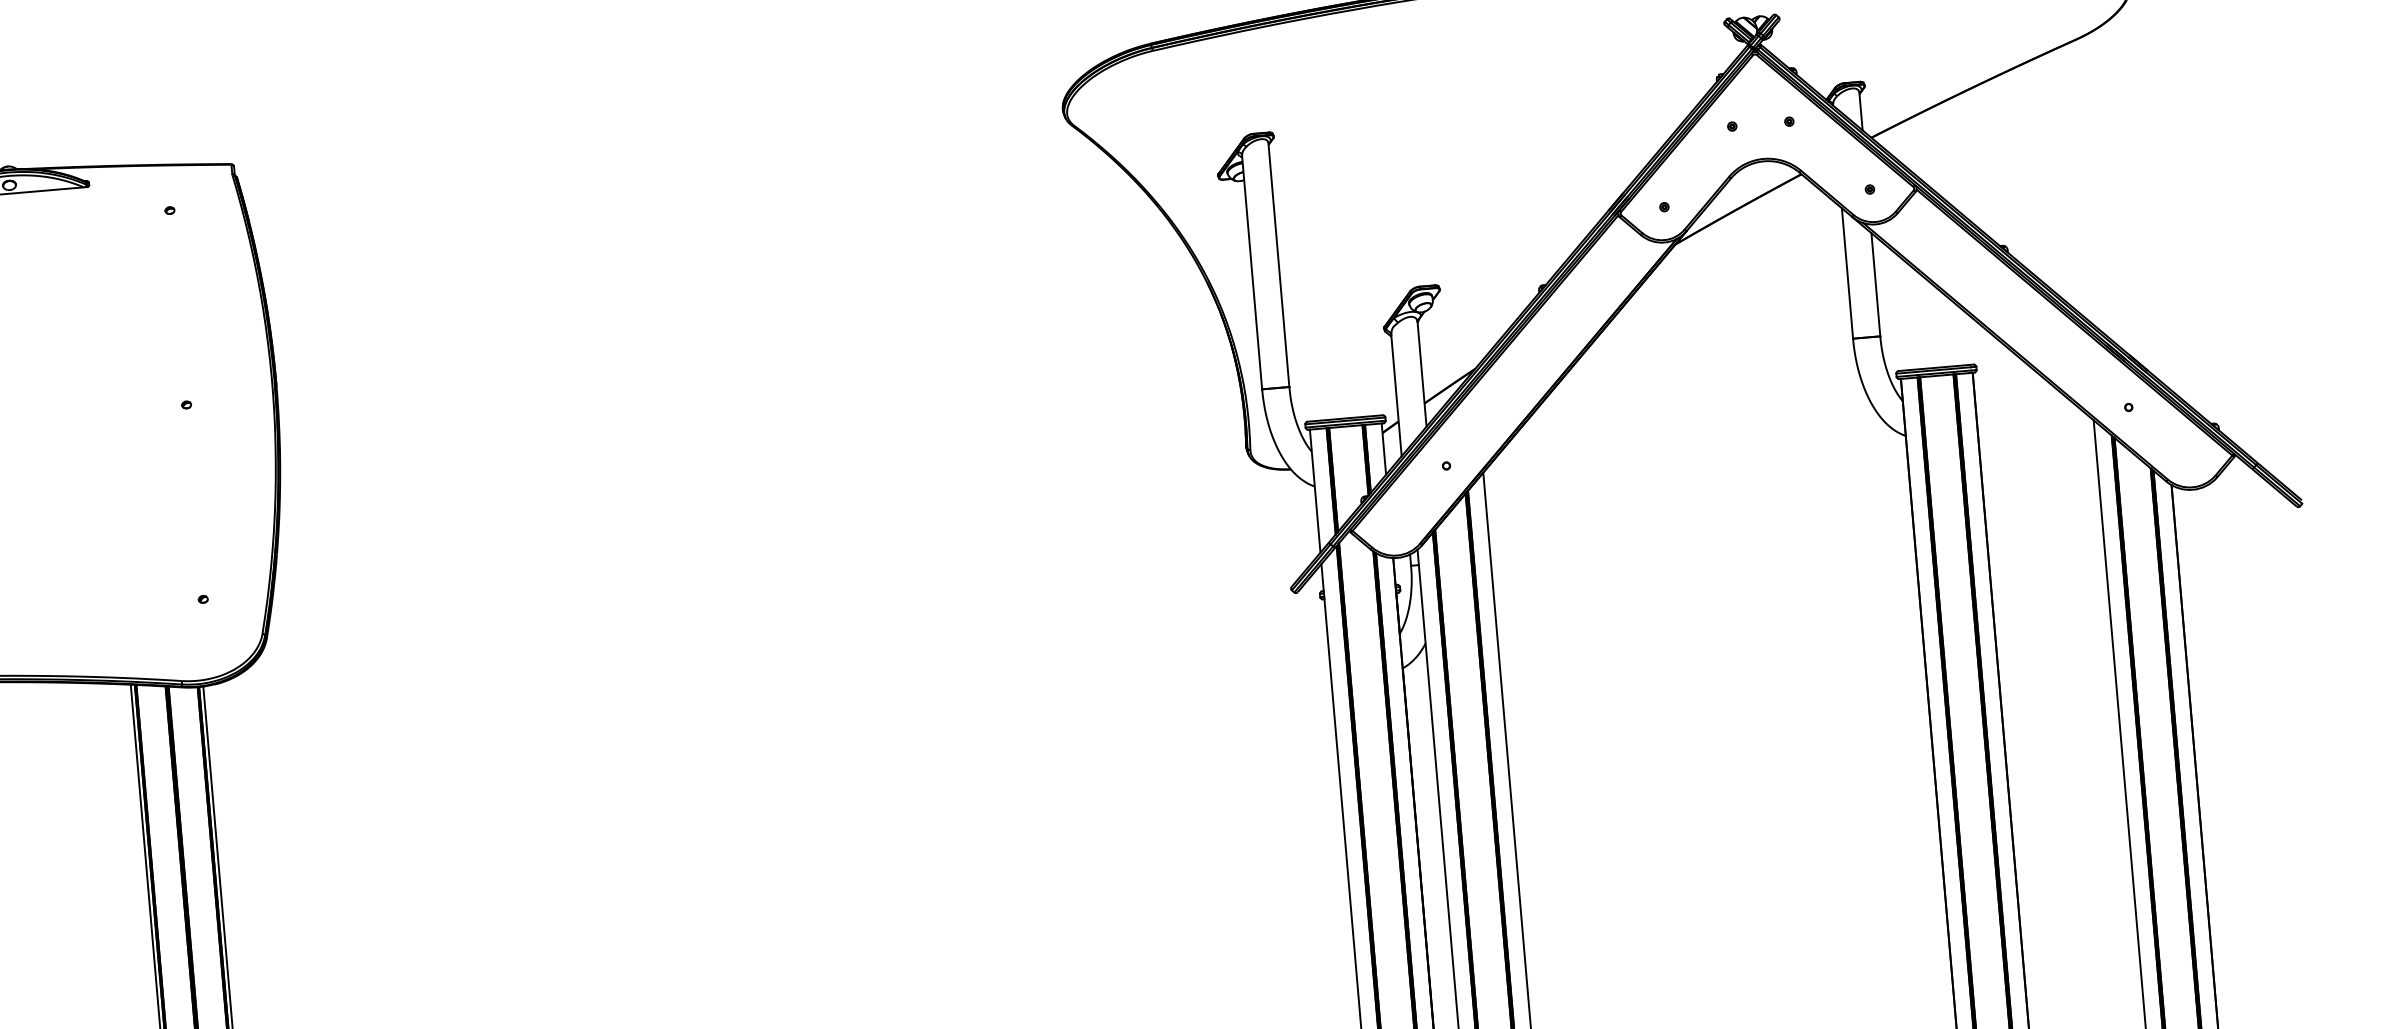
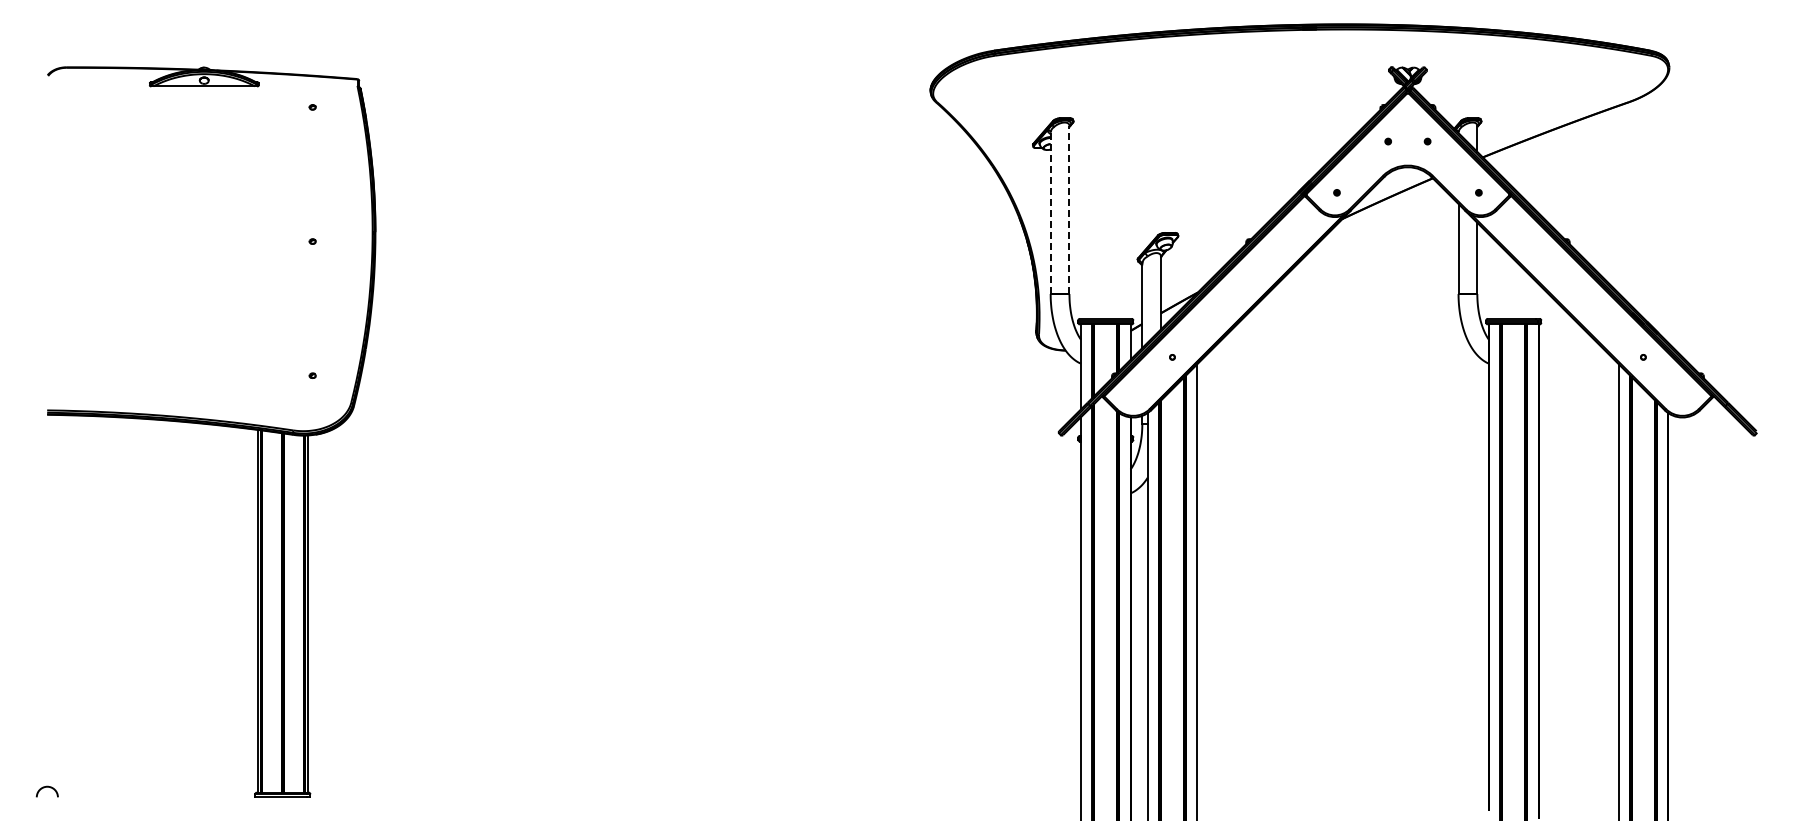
line: (1278, 264) -> (1069, 209), solid -> dashed
line: (1251, 272) -> (1050, 213), solid -> dashed

